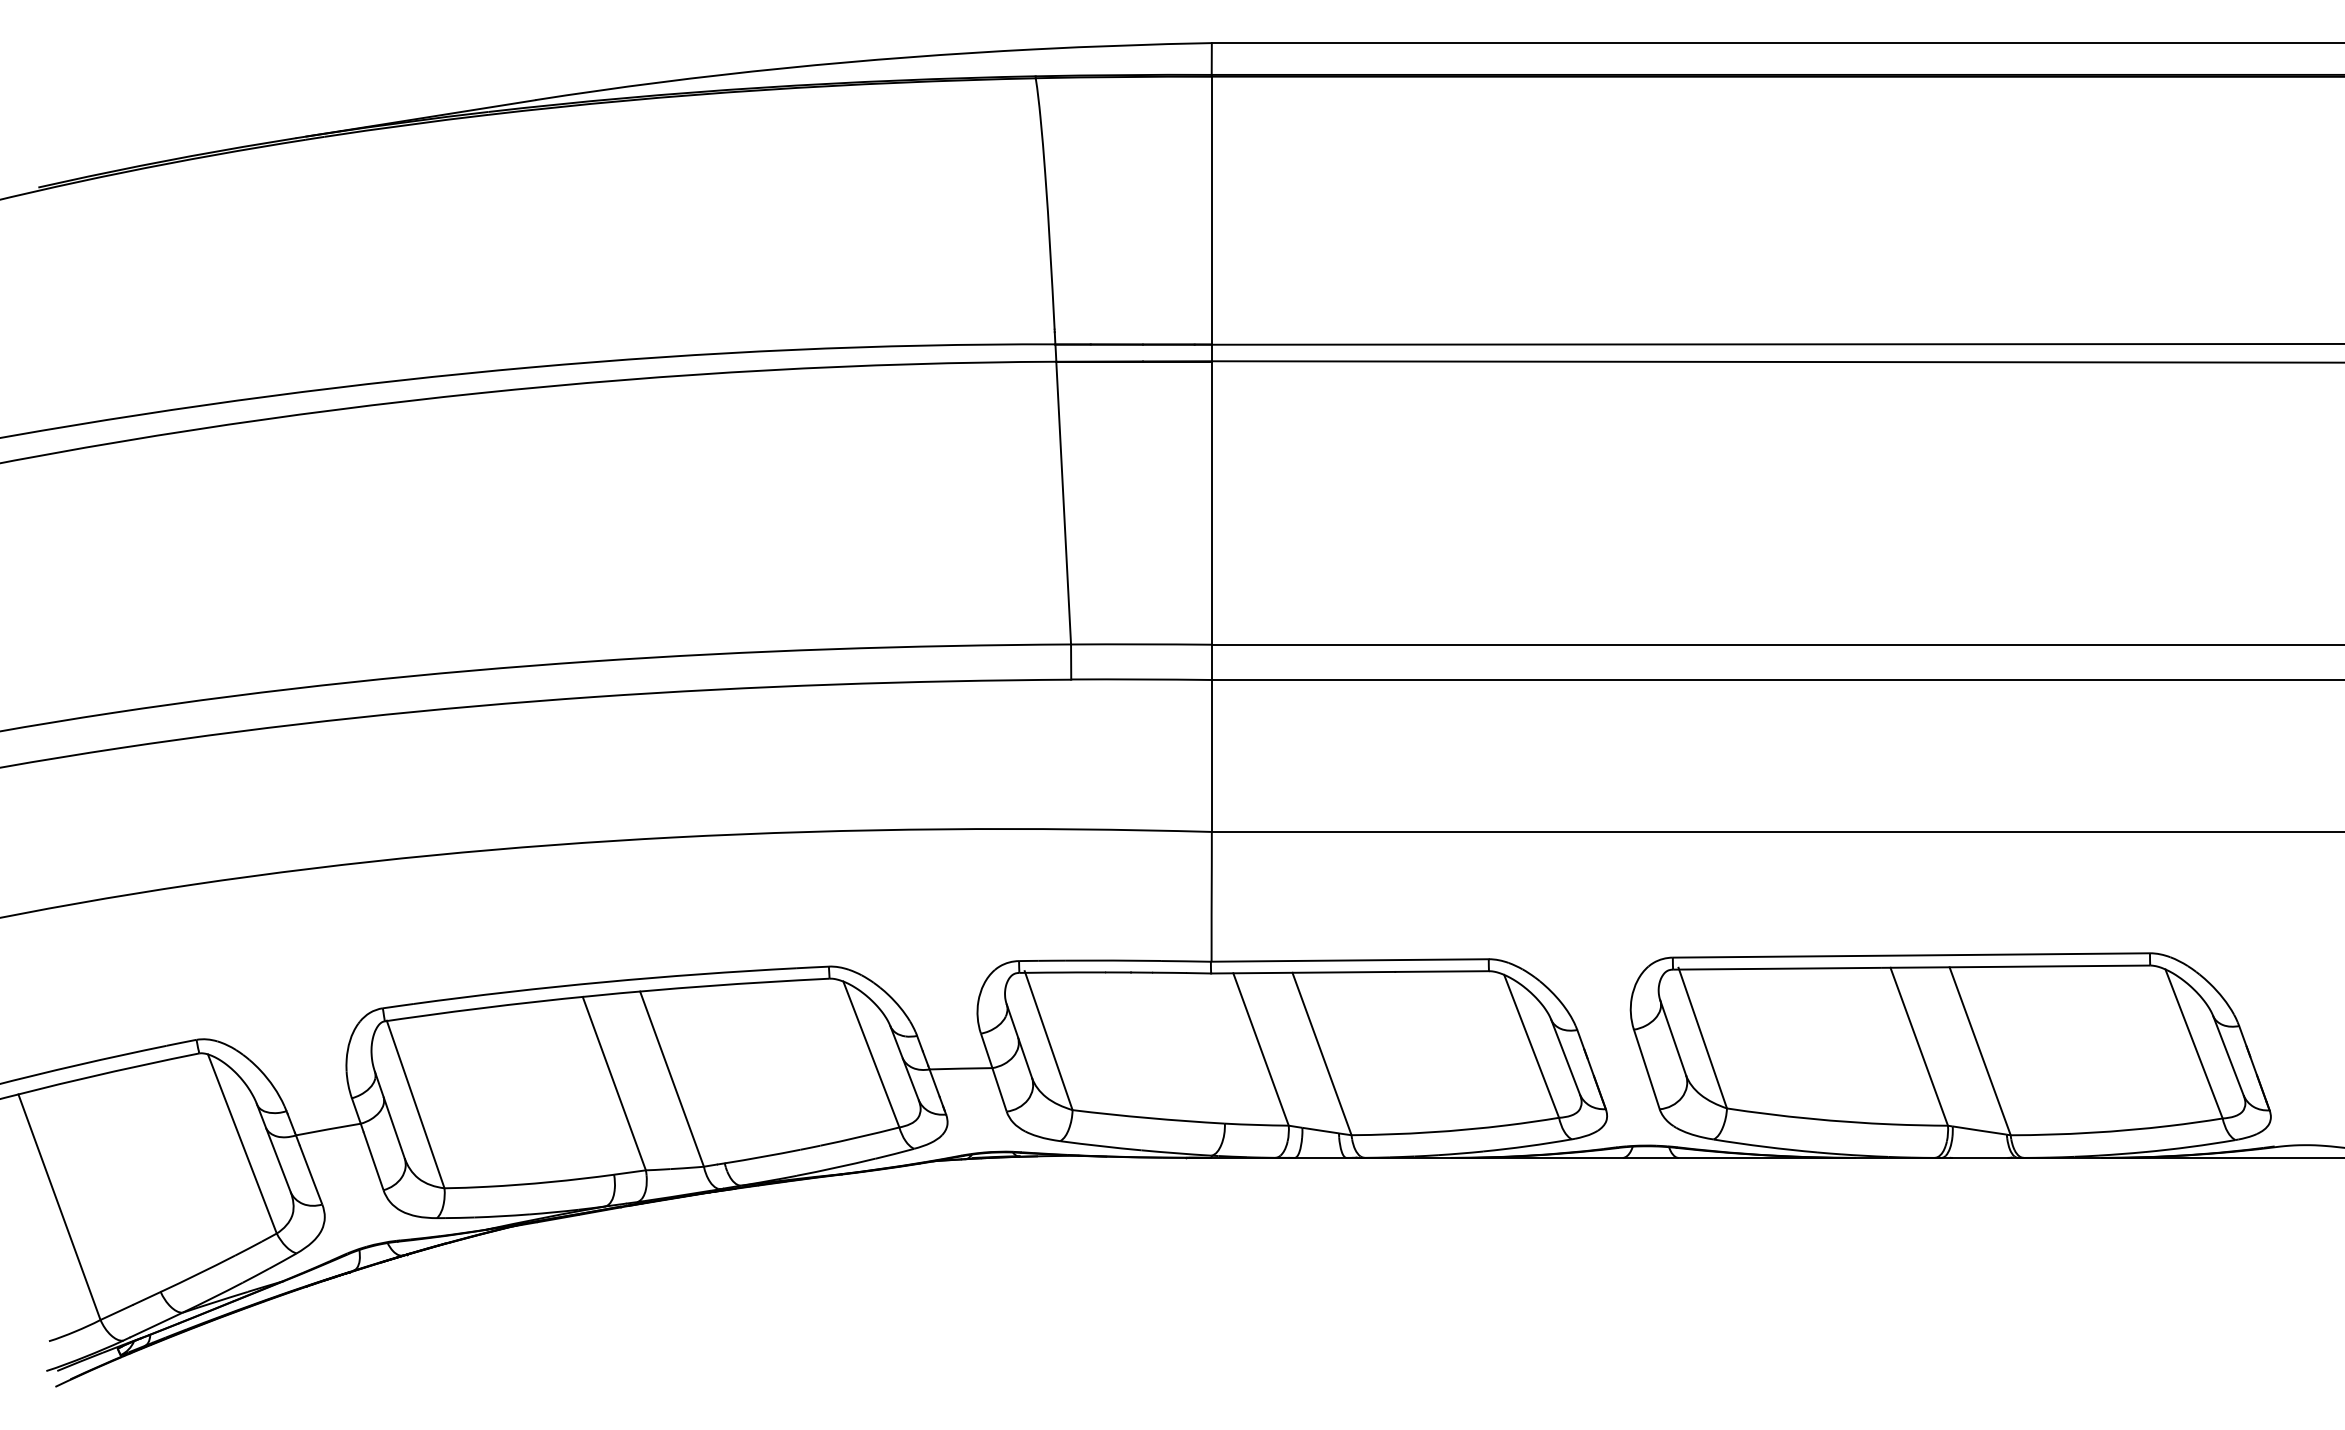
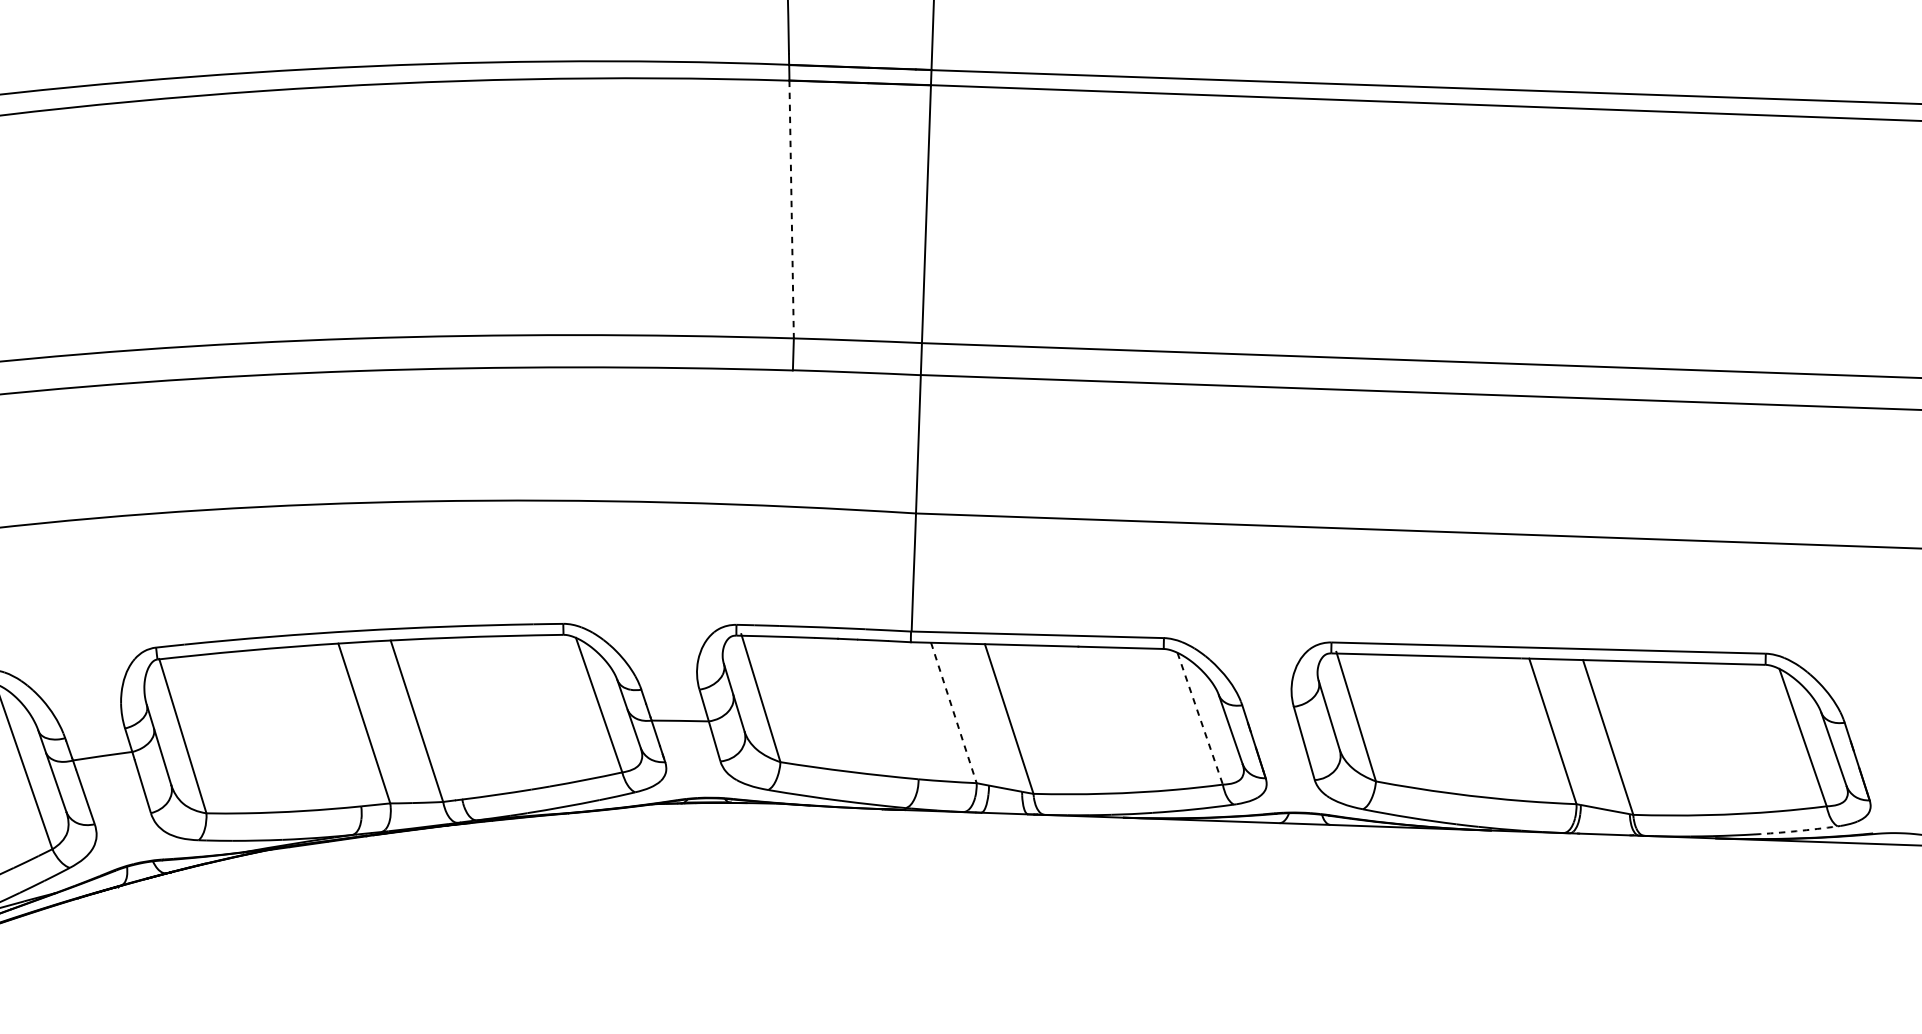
line: (1063, 503) -> (791, 209), solid -> dashed
line: (1531, 1046) -> (1200, 718), solid -> dashed
line: (1261, 1049) -> (954, 713), solid -> dashed
arc: (2190, 1146) -> (1796, 830), solid -> dashed

